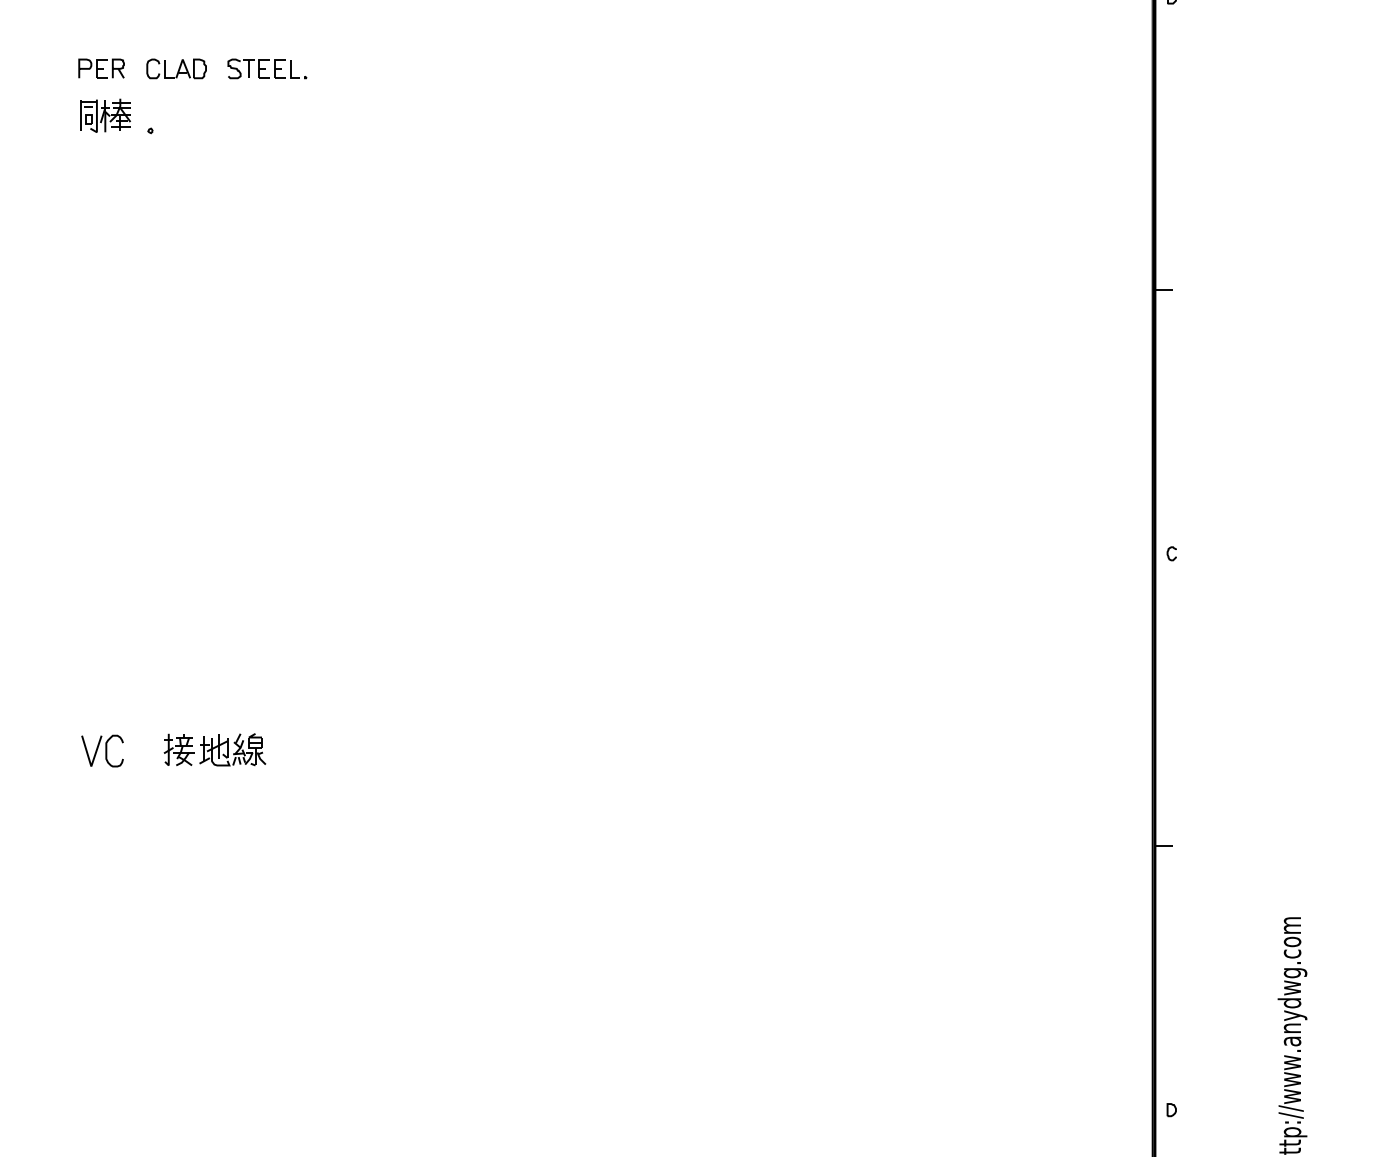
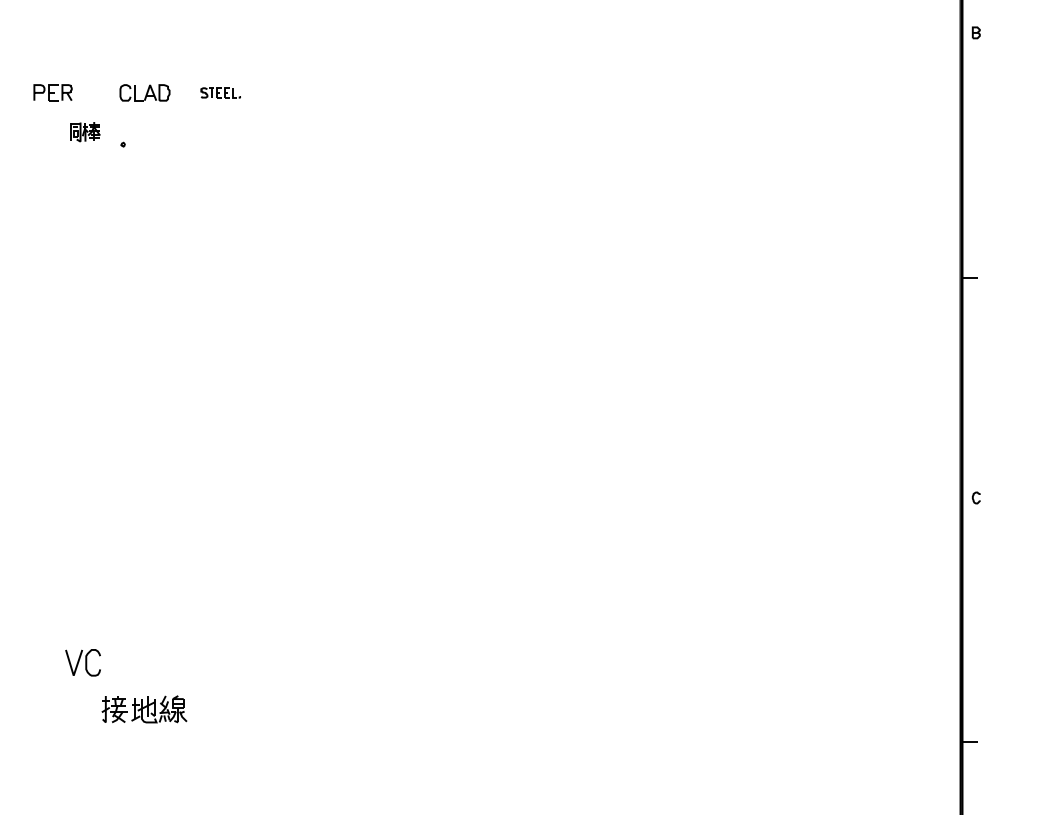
part: (101, 68) -> (52, 92), moved
part: (267, 68) -> (220, 92), size x0.6
part: (105, 115) -> (85, 131), size x0.7
part: (214, 749) -> (144, 709), moved

